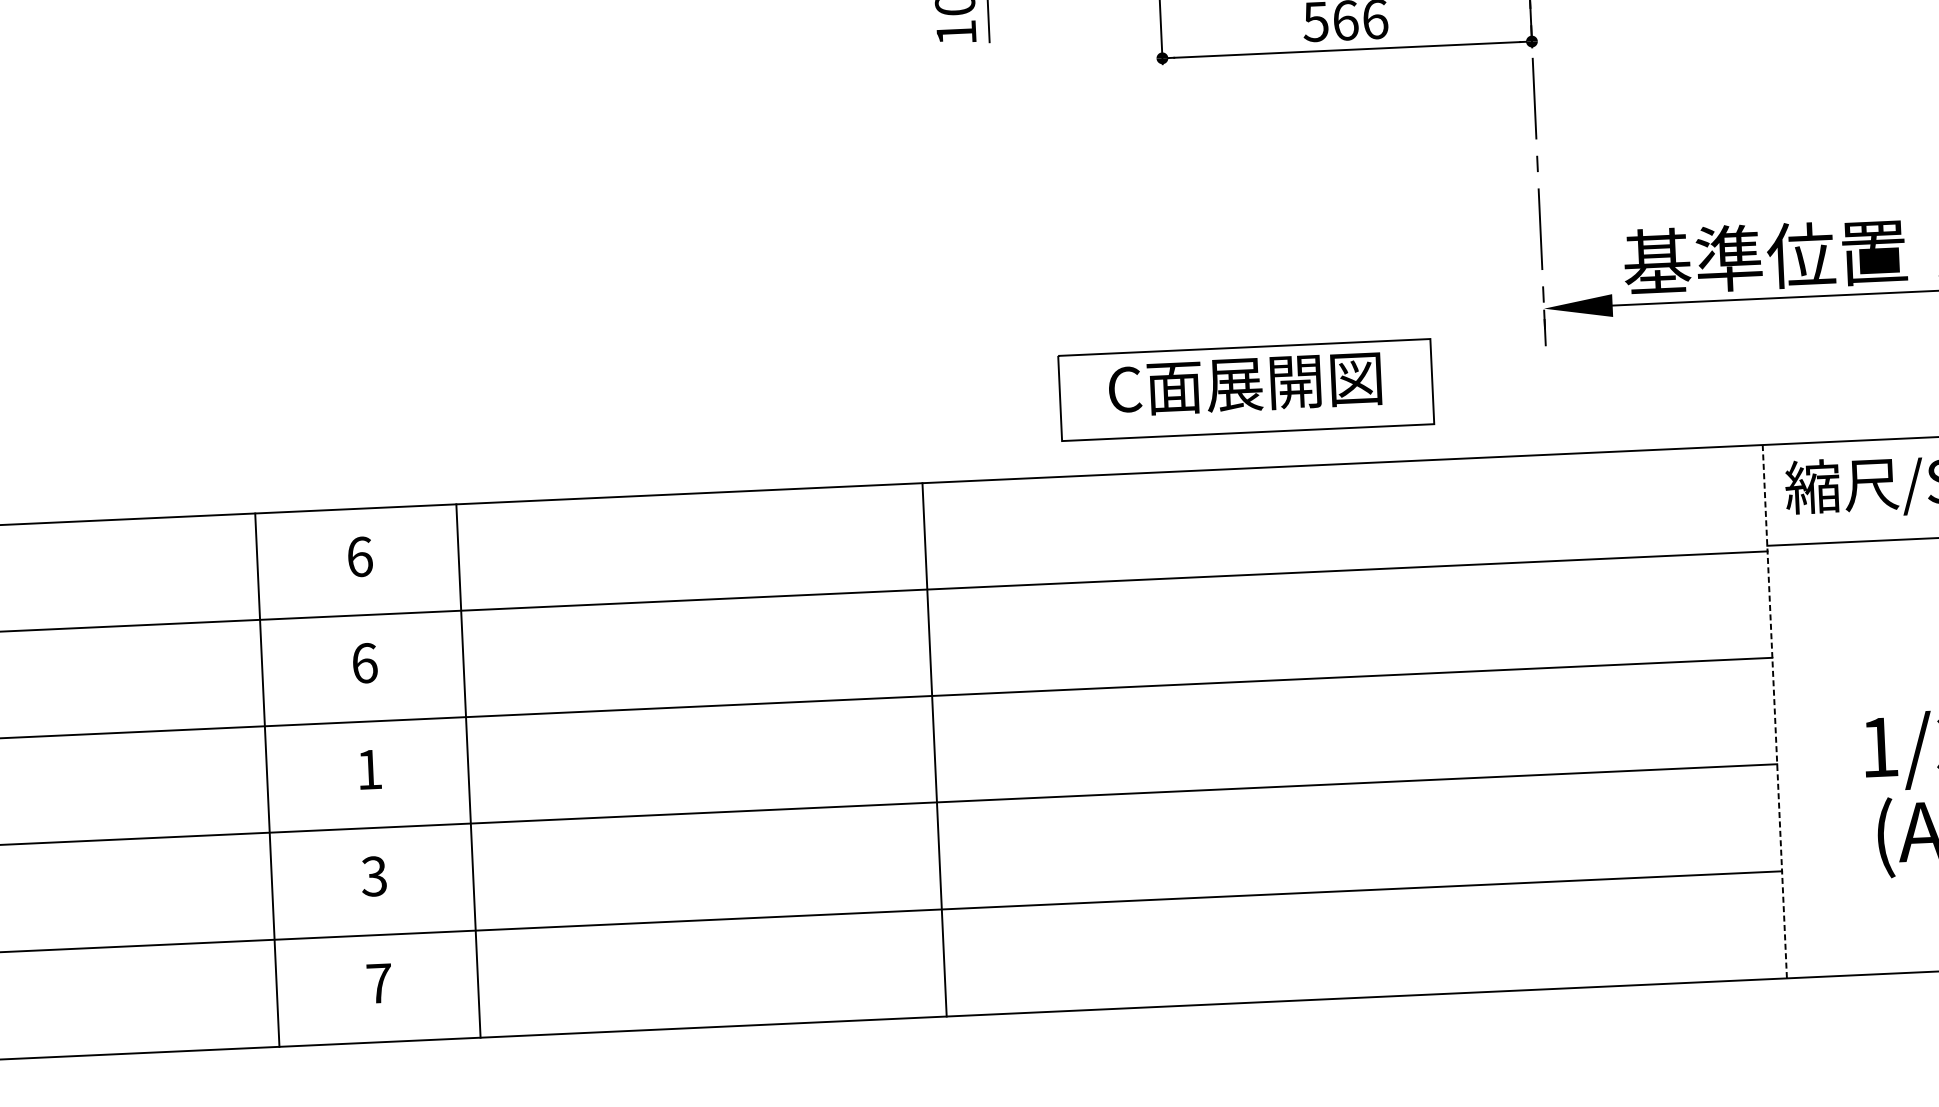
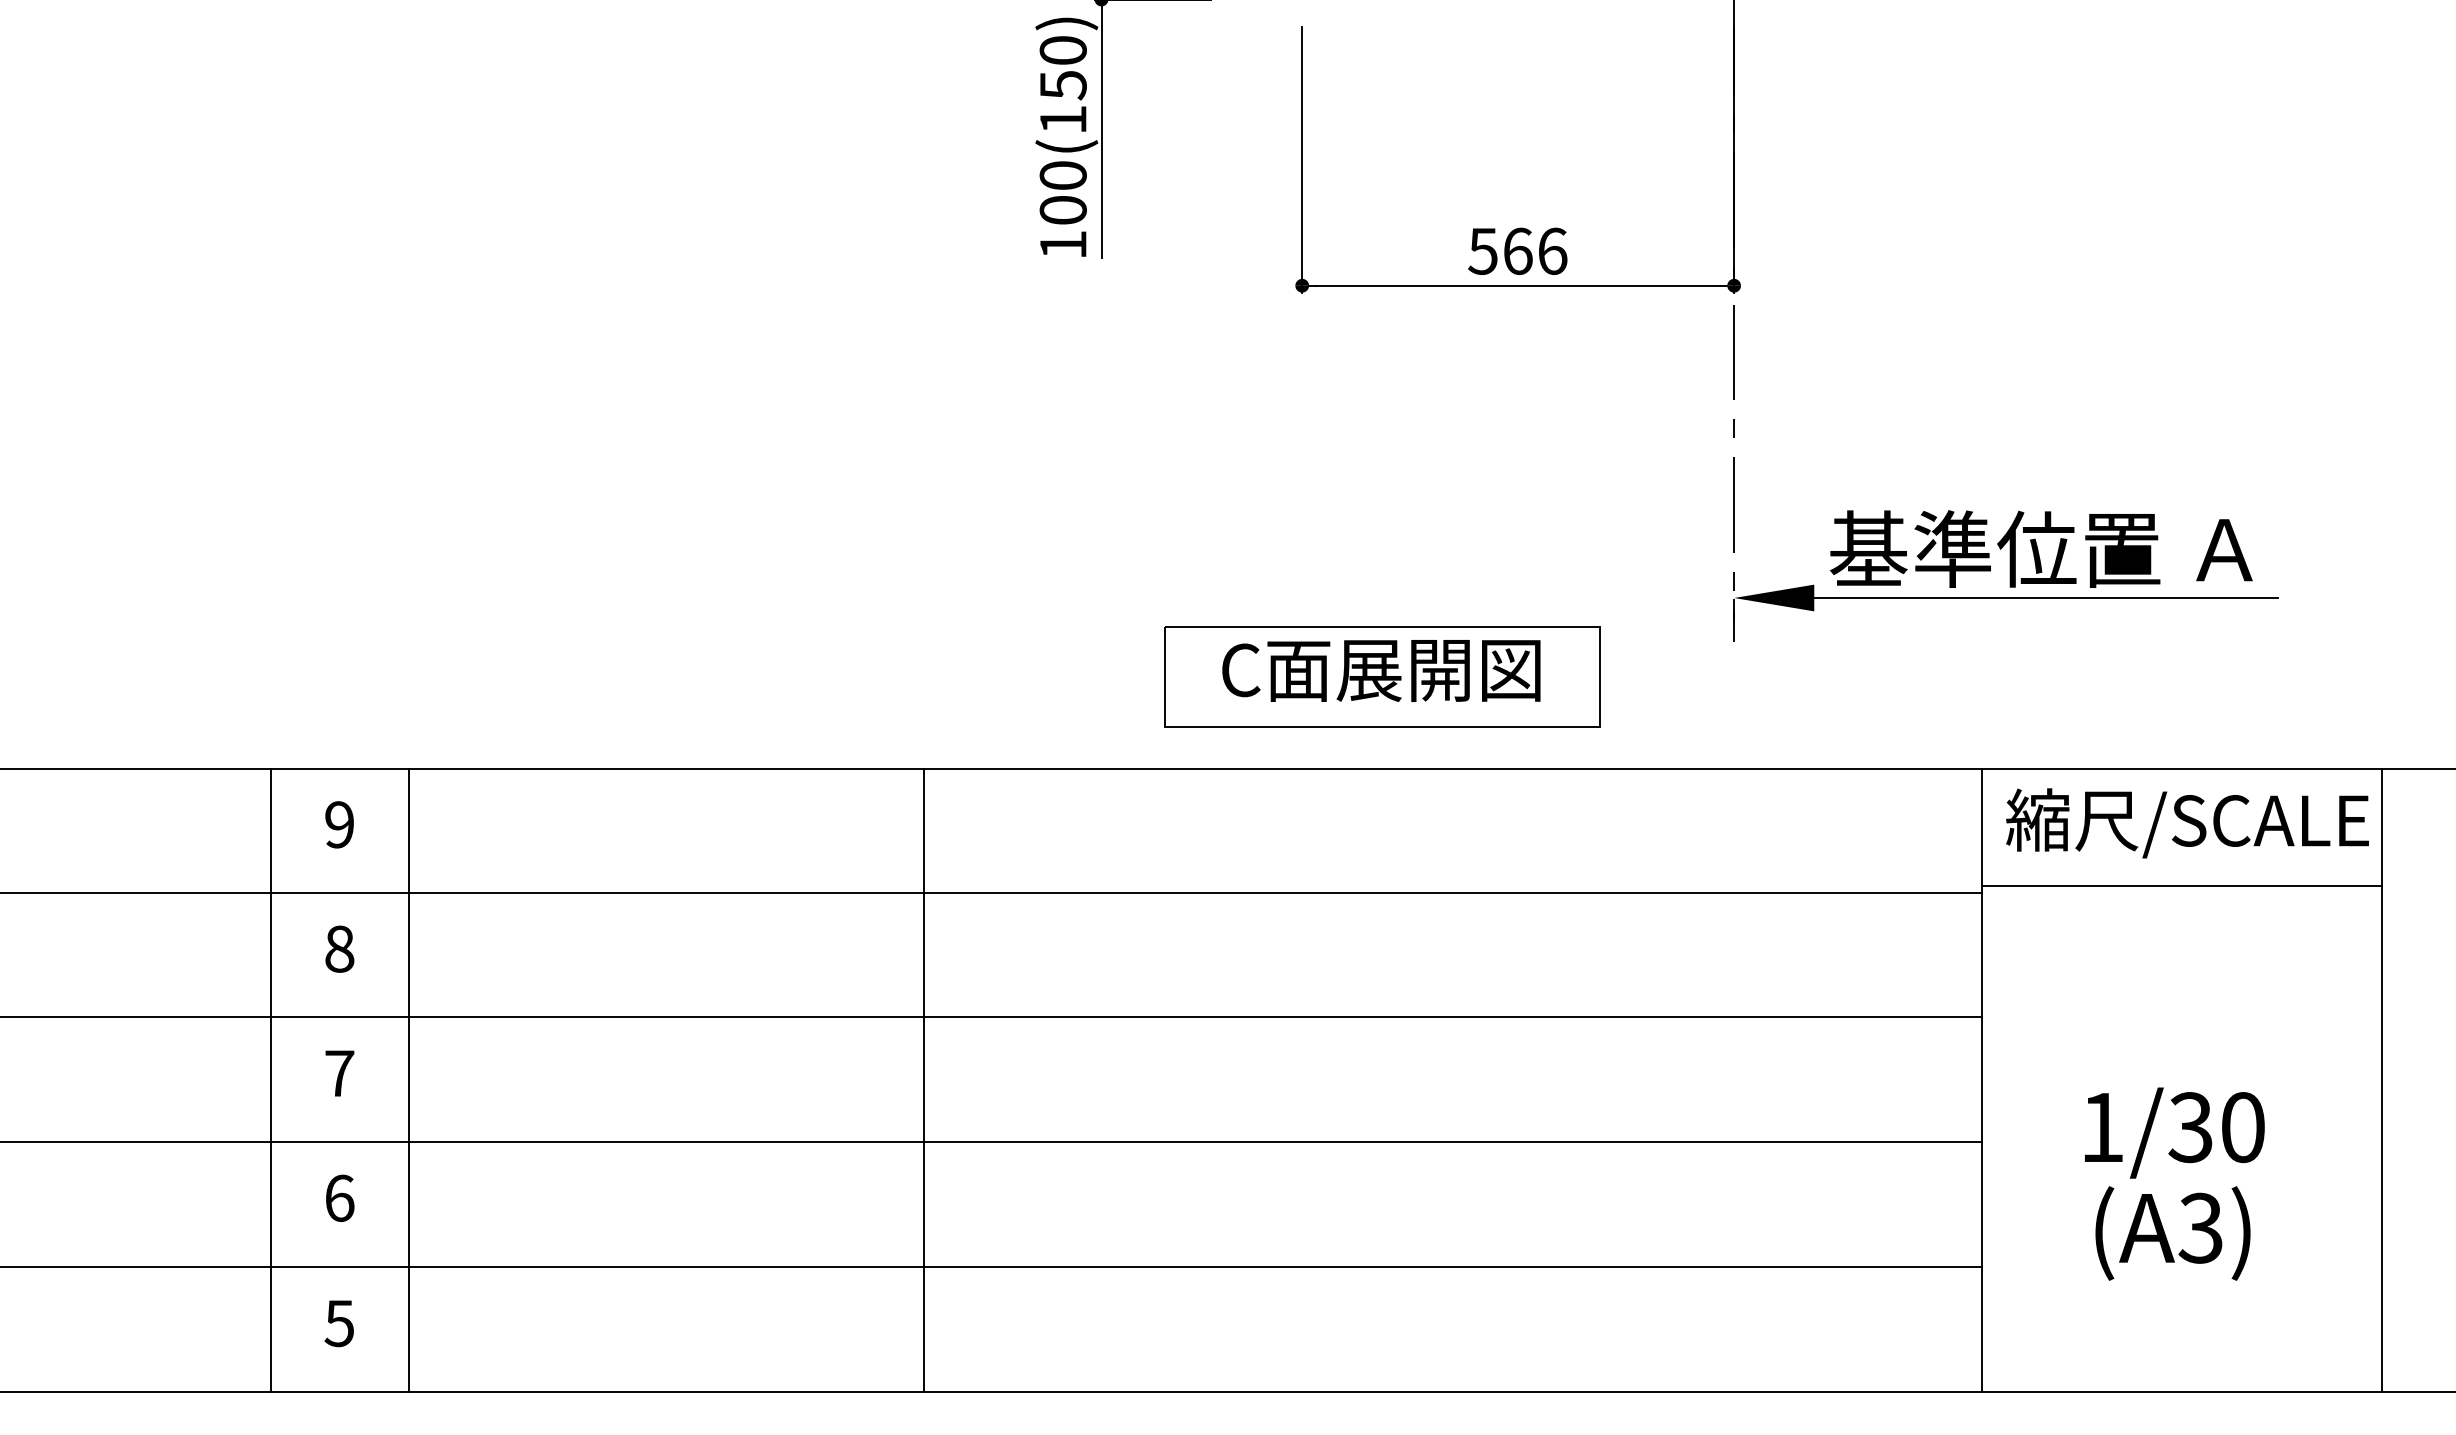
text: (359, 556) -> (339, 824), 6 -> 9
text: (364, 662) -> (339, 948), 6 -> 8
line: (1774, 711) -> (1981, 1080), dashed -> solid
line: (934, 750) -> (923, 1080), moved
text: (369, 769) -> (339, 1073), 1 -> 7
line: (468, 771) -> (408, 1080), moved
line: (267, 780) -> (270, 1080), moved
text: (374, 875) -> (339, 1197), 3 -> 6
text: (379, 983) -> (339, 1323), 7 -> 5

